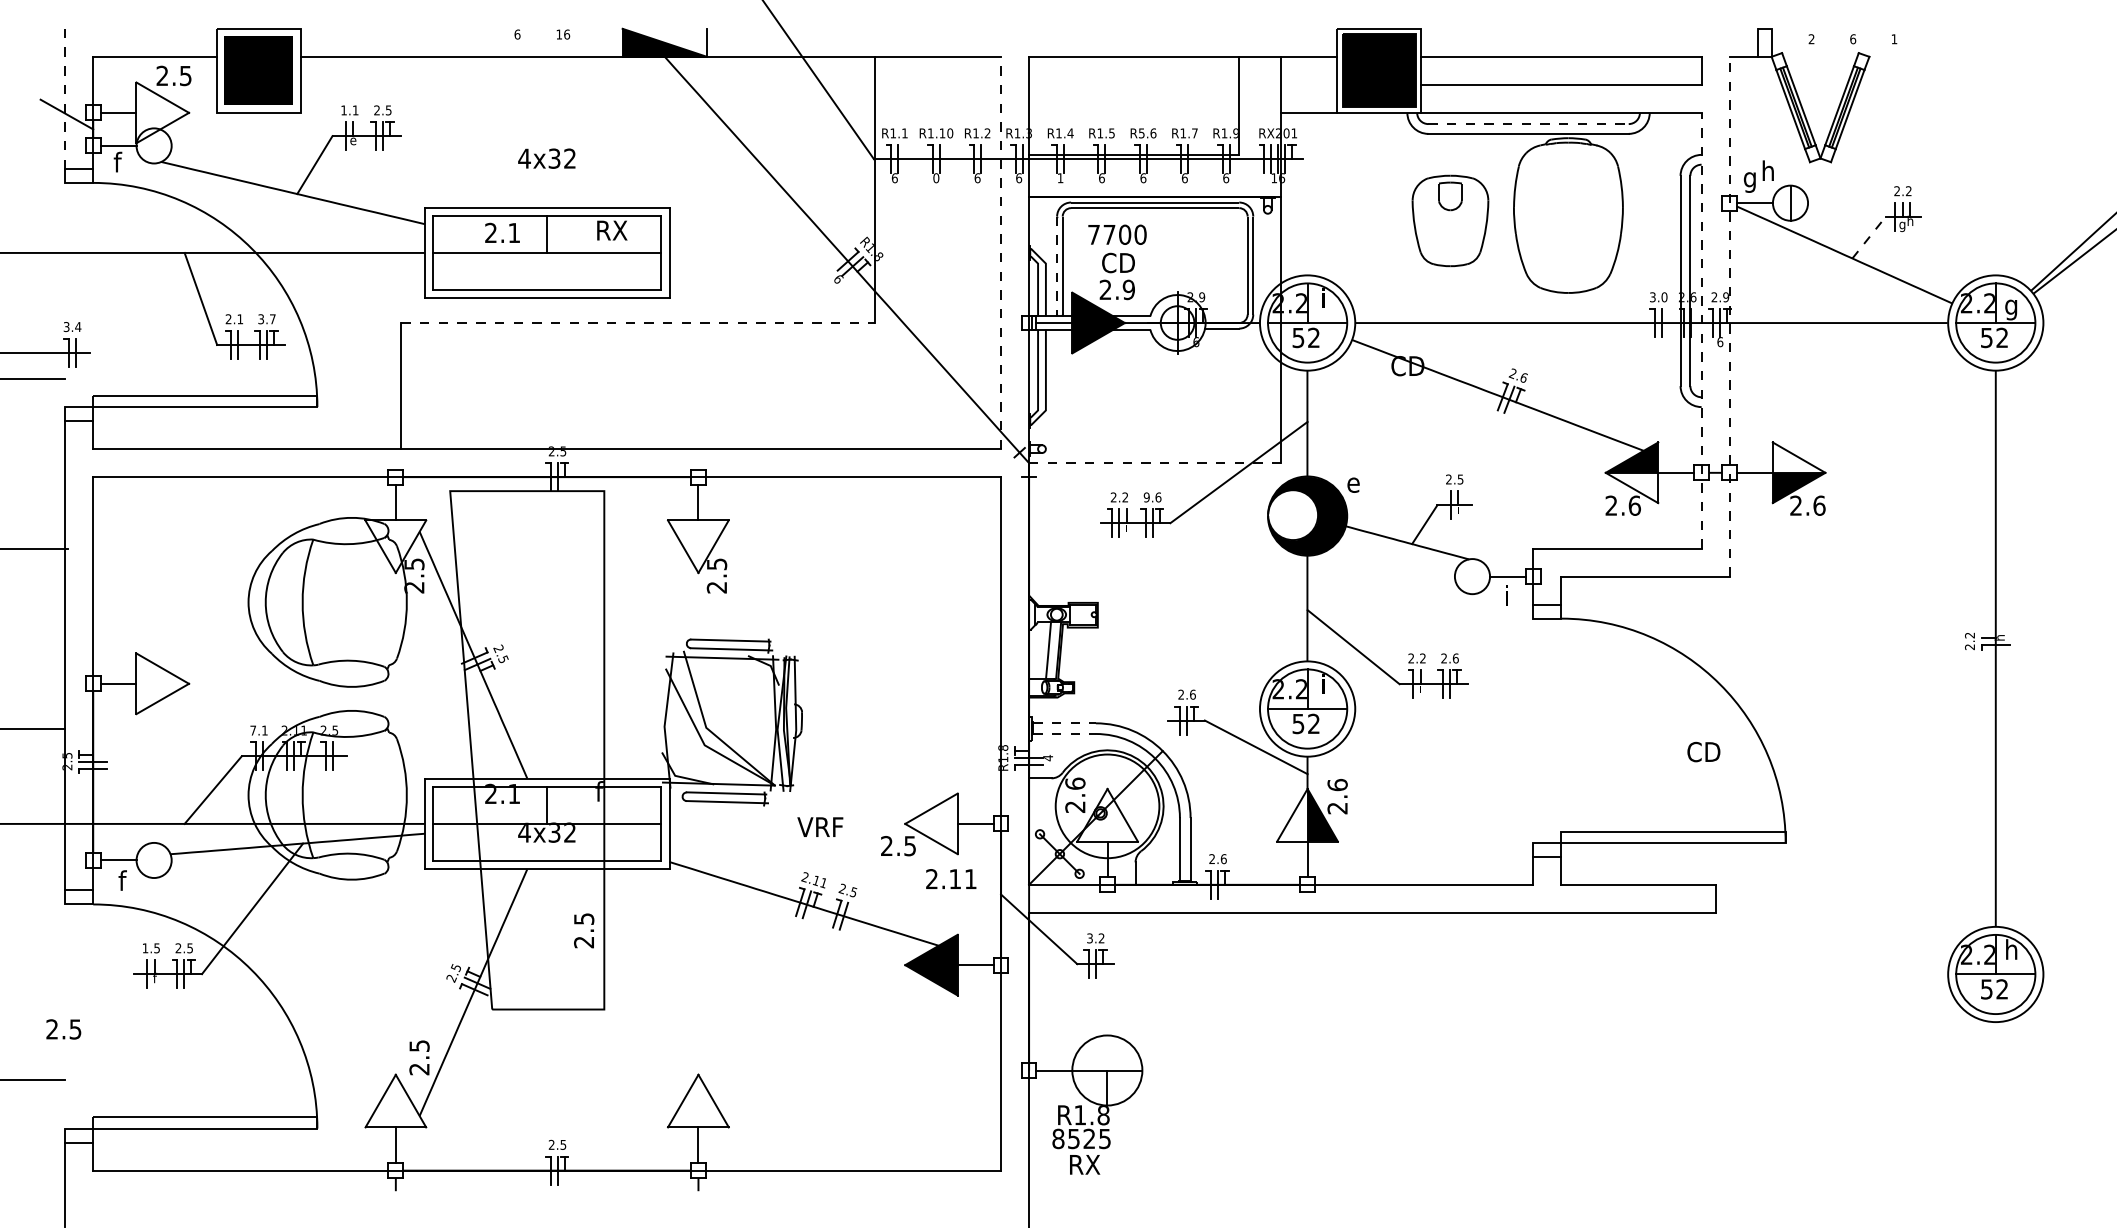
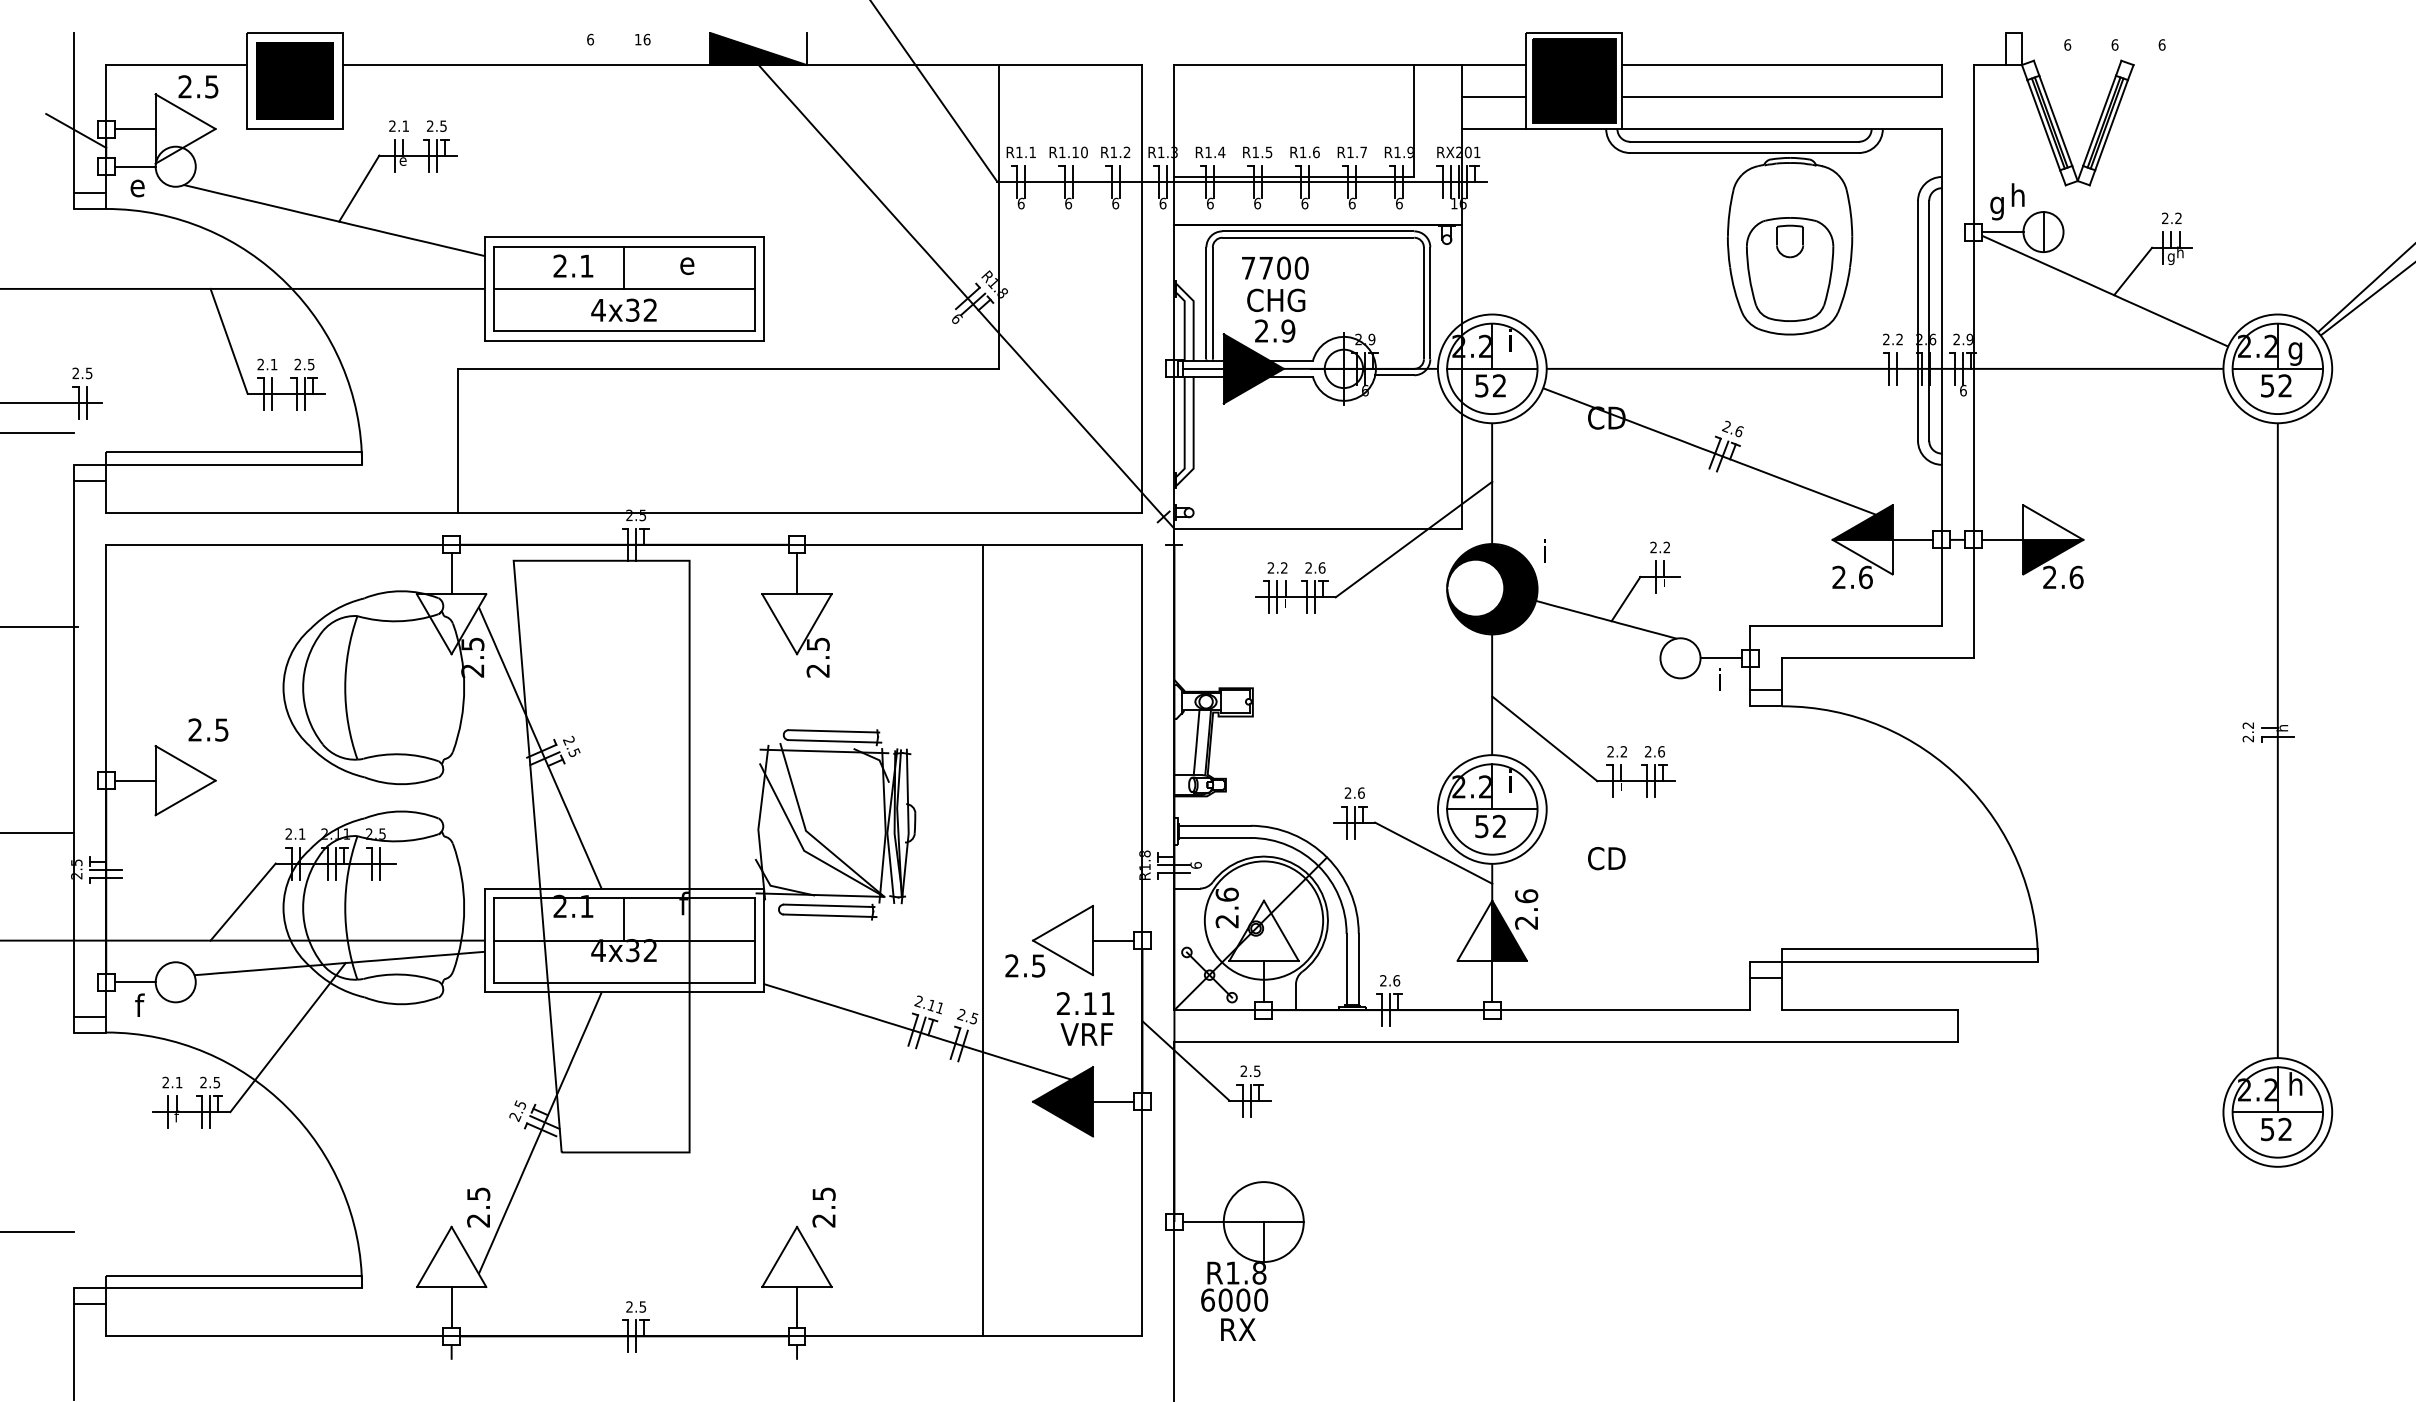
text: (1811, 39) -> (2067, 45), 2 -> 6
text: (1894, 39) -> (2162, 45), 1 -> 6
line: (1309, 84) -> (1494, 96), added
line: (65, 98) -> (74, 112), dashed -> solid
text: (343, 110) -> (391, 126), 1.1 -> 2.1
line: (1529, 124) -> (1745, 142), dashed -> solid
text: (1141, 133) -> (1302, 152), R5.6 -> R1.6
text: (546, 158) -> (623, 310), moved
text: (119, 161) -> (136, 184), f -> e
text: (936, 177) -> (1068, 202), 0 -> 6
text: (1060, 178) -> (1210, 203), 1 -> 6
part: (1450, 220) -> (1790, 268), moved
text: (611, 230) -> (697, 263), RX -> e
line: (1869, 237) -> (2133, 271), dashed -> solid
line: (1001, 252) -> (1142, 288), dashed -> solid
text: (1117, 262) -> (1275, 299), CD -> CHG
line: (1057, 265) -> (1206, 303), dashed -> solid
text: (1658, 297) -> (1892, 339), 3.0 -> 2.2
line: (1729, 316) -> (1973, 361), dashed -> solid
text: (266, 319) -> (304, 364), 3.7 -> 2.5
line: (638, 323) -> (728, 369), dashed -> solid
text: (72, 327) -> (82, 373), 3.4 -> 2.5
line: (1701, 330) -> (1941, 377), dashed -> solid
line: (1155, 463) -> (1318, 529), dashed -> solid
text: (1460, 479) -> (1666, 547), 2.5 -> 2.2
text: (1353, 482) -> (1544, 550), e -> i
text: (1146, 497) -> (1308, 568), 9.6 -> 2.6
line: (1065, 723) -> (1215, 825), dashed -> solid
text: (252, 730) -> (288, 833), 7.1 -> 2.1
line: (1065, 733) -> (1215, 837), dashed -> solid
text: (1703, 751) -> (1606, 857), moved
text: (1048, 758) -> (1196, 865), 4 -> 6
line: (860, 823) -> (982, 940), added
text: (820, 826) -> (1087, 1033), moved
text: (584, 930) -> (824, 1207), moved
text: (1095, 938) -> (1250, 1071), 3.2 -> 2.5
text: (150, 948) -> (171, 1082), 1.5 -> 2.1
text: (63, 1029) -> (208, 730), moved
text: (1081, 1138) -> (1234, 1299), 8525 -> 6000

